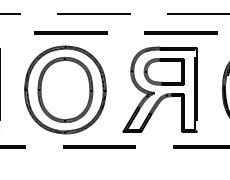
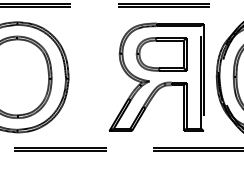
part: (159, 89) -> (155, 76), moved

